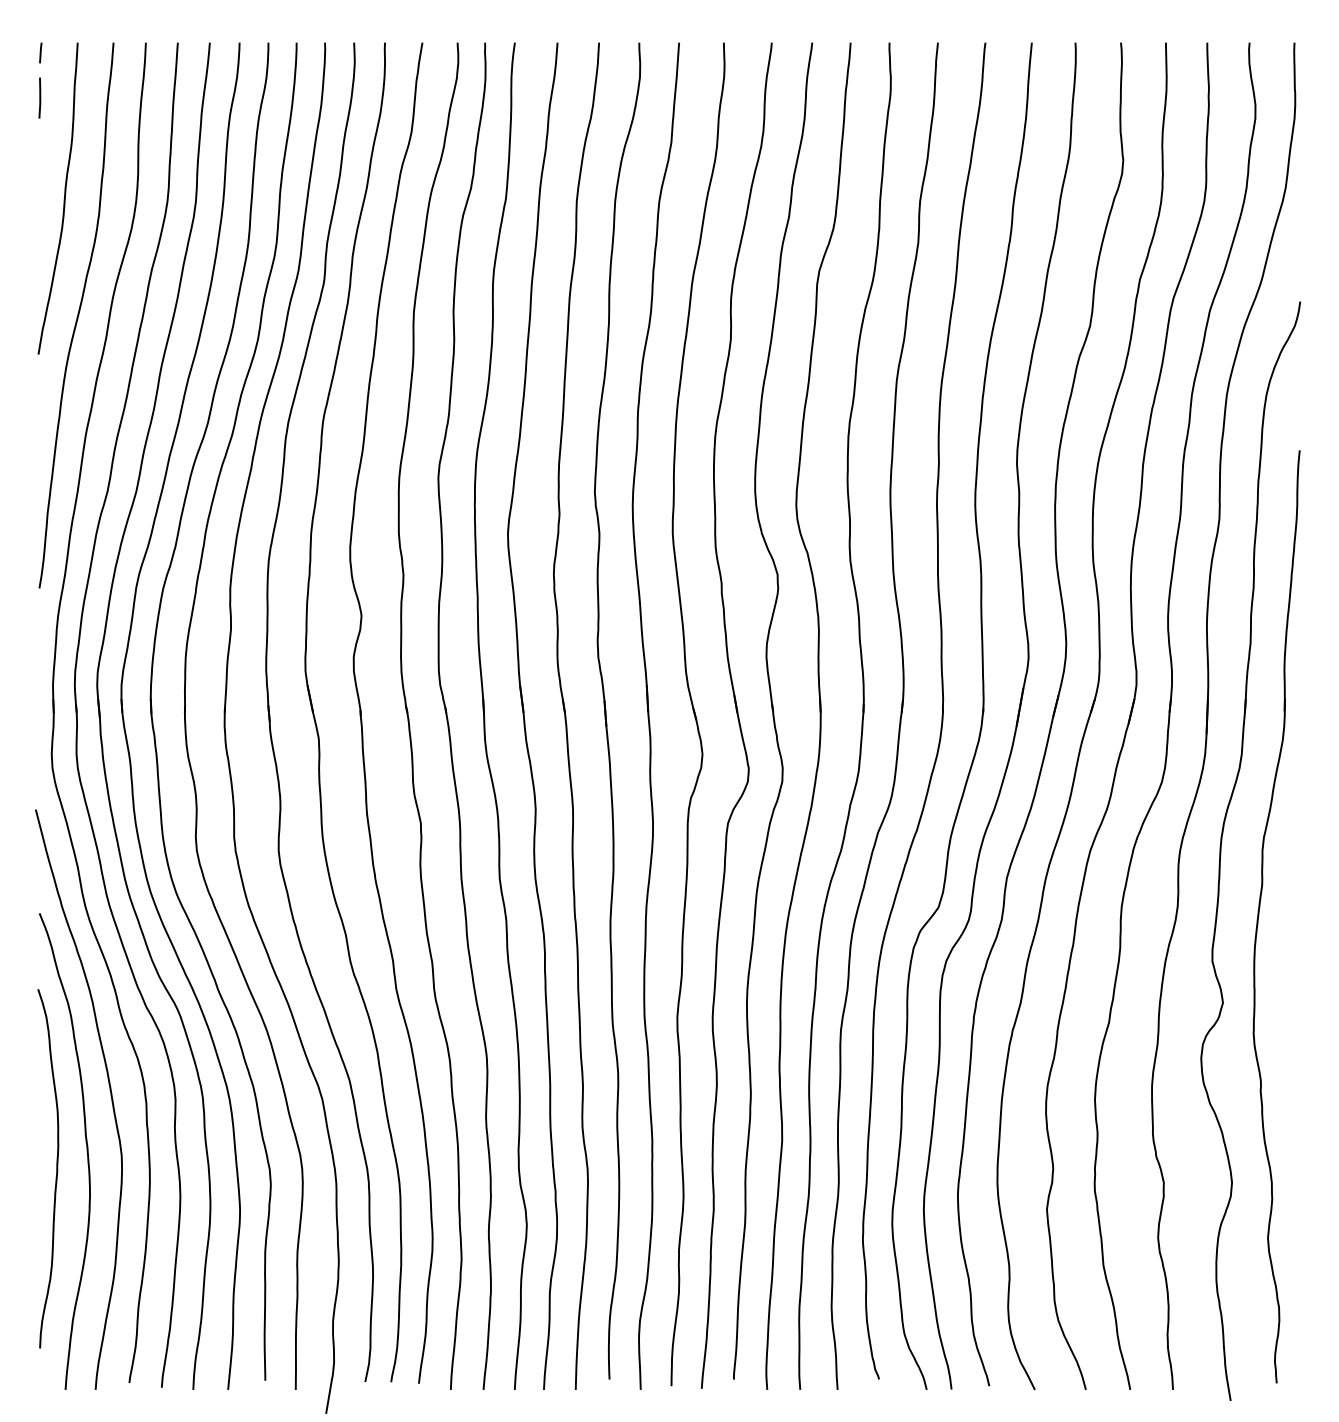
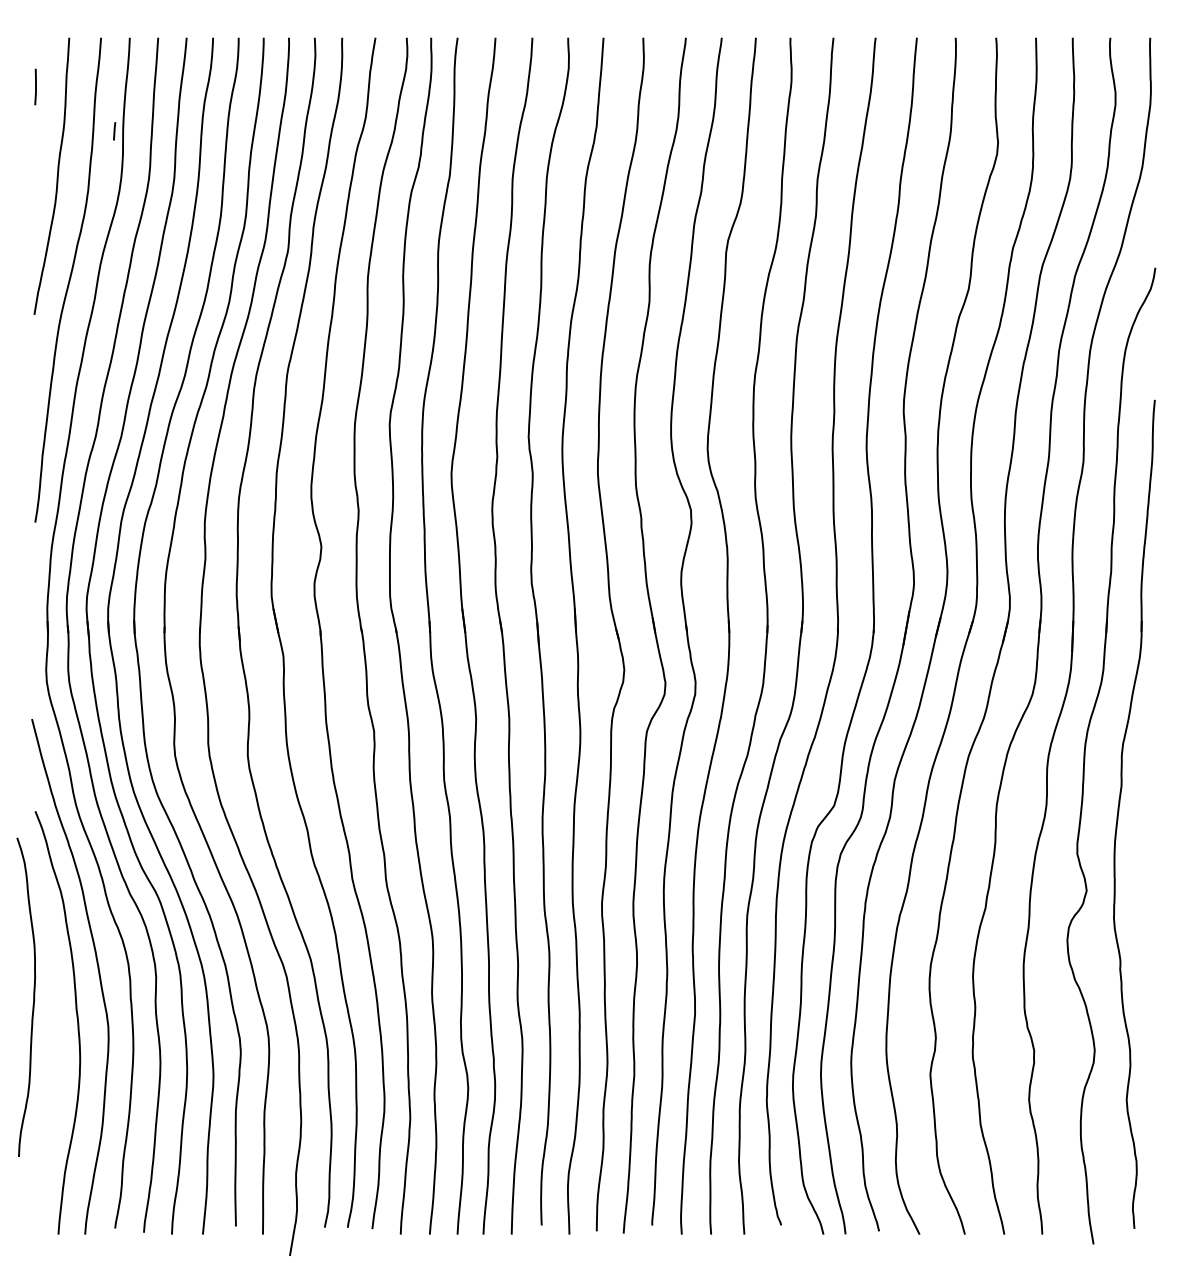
line: (40, 52) -> (114, 130), moved
curve: (56, 1168) -> (33, 997), moved

